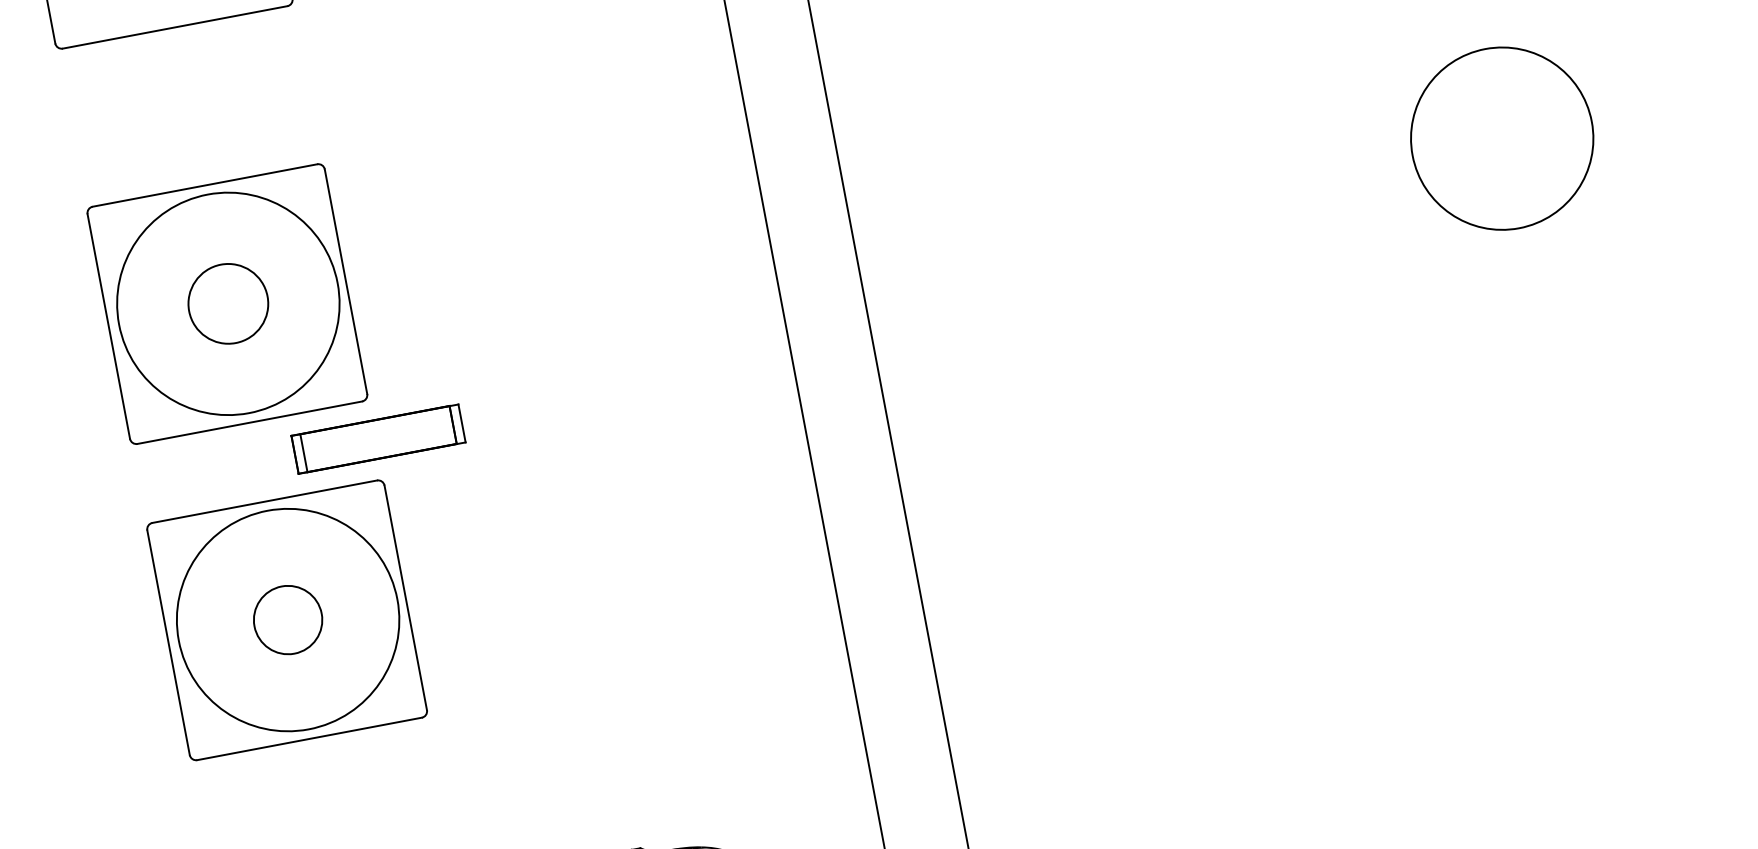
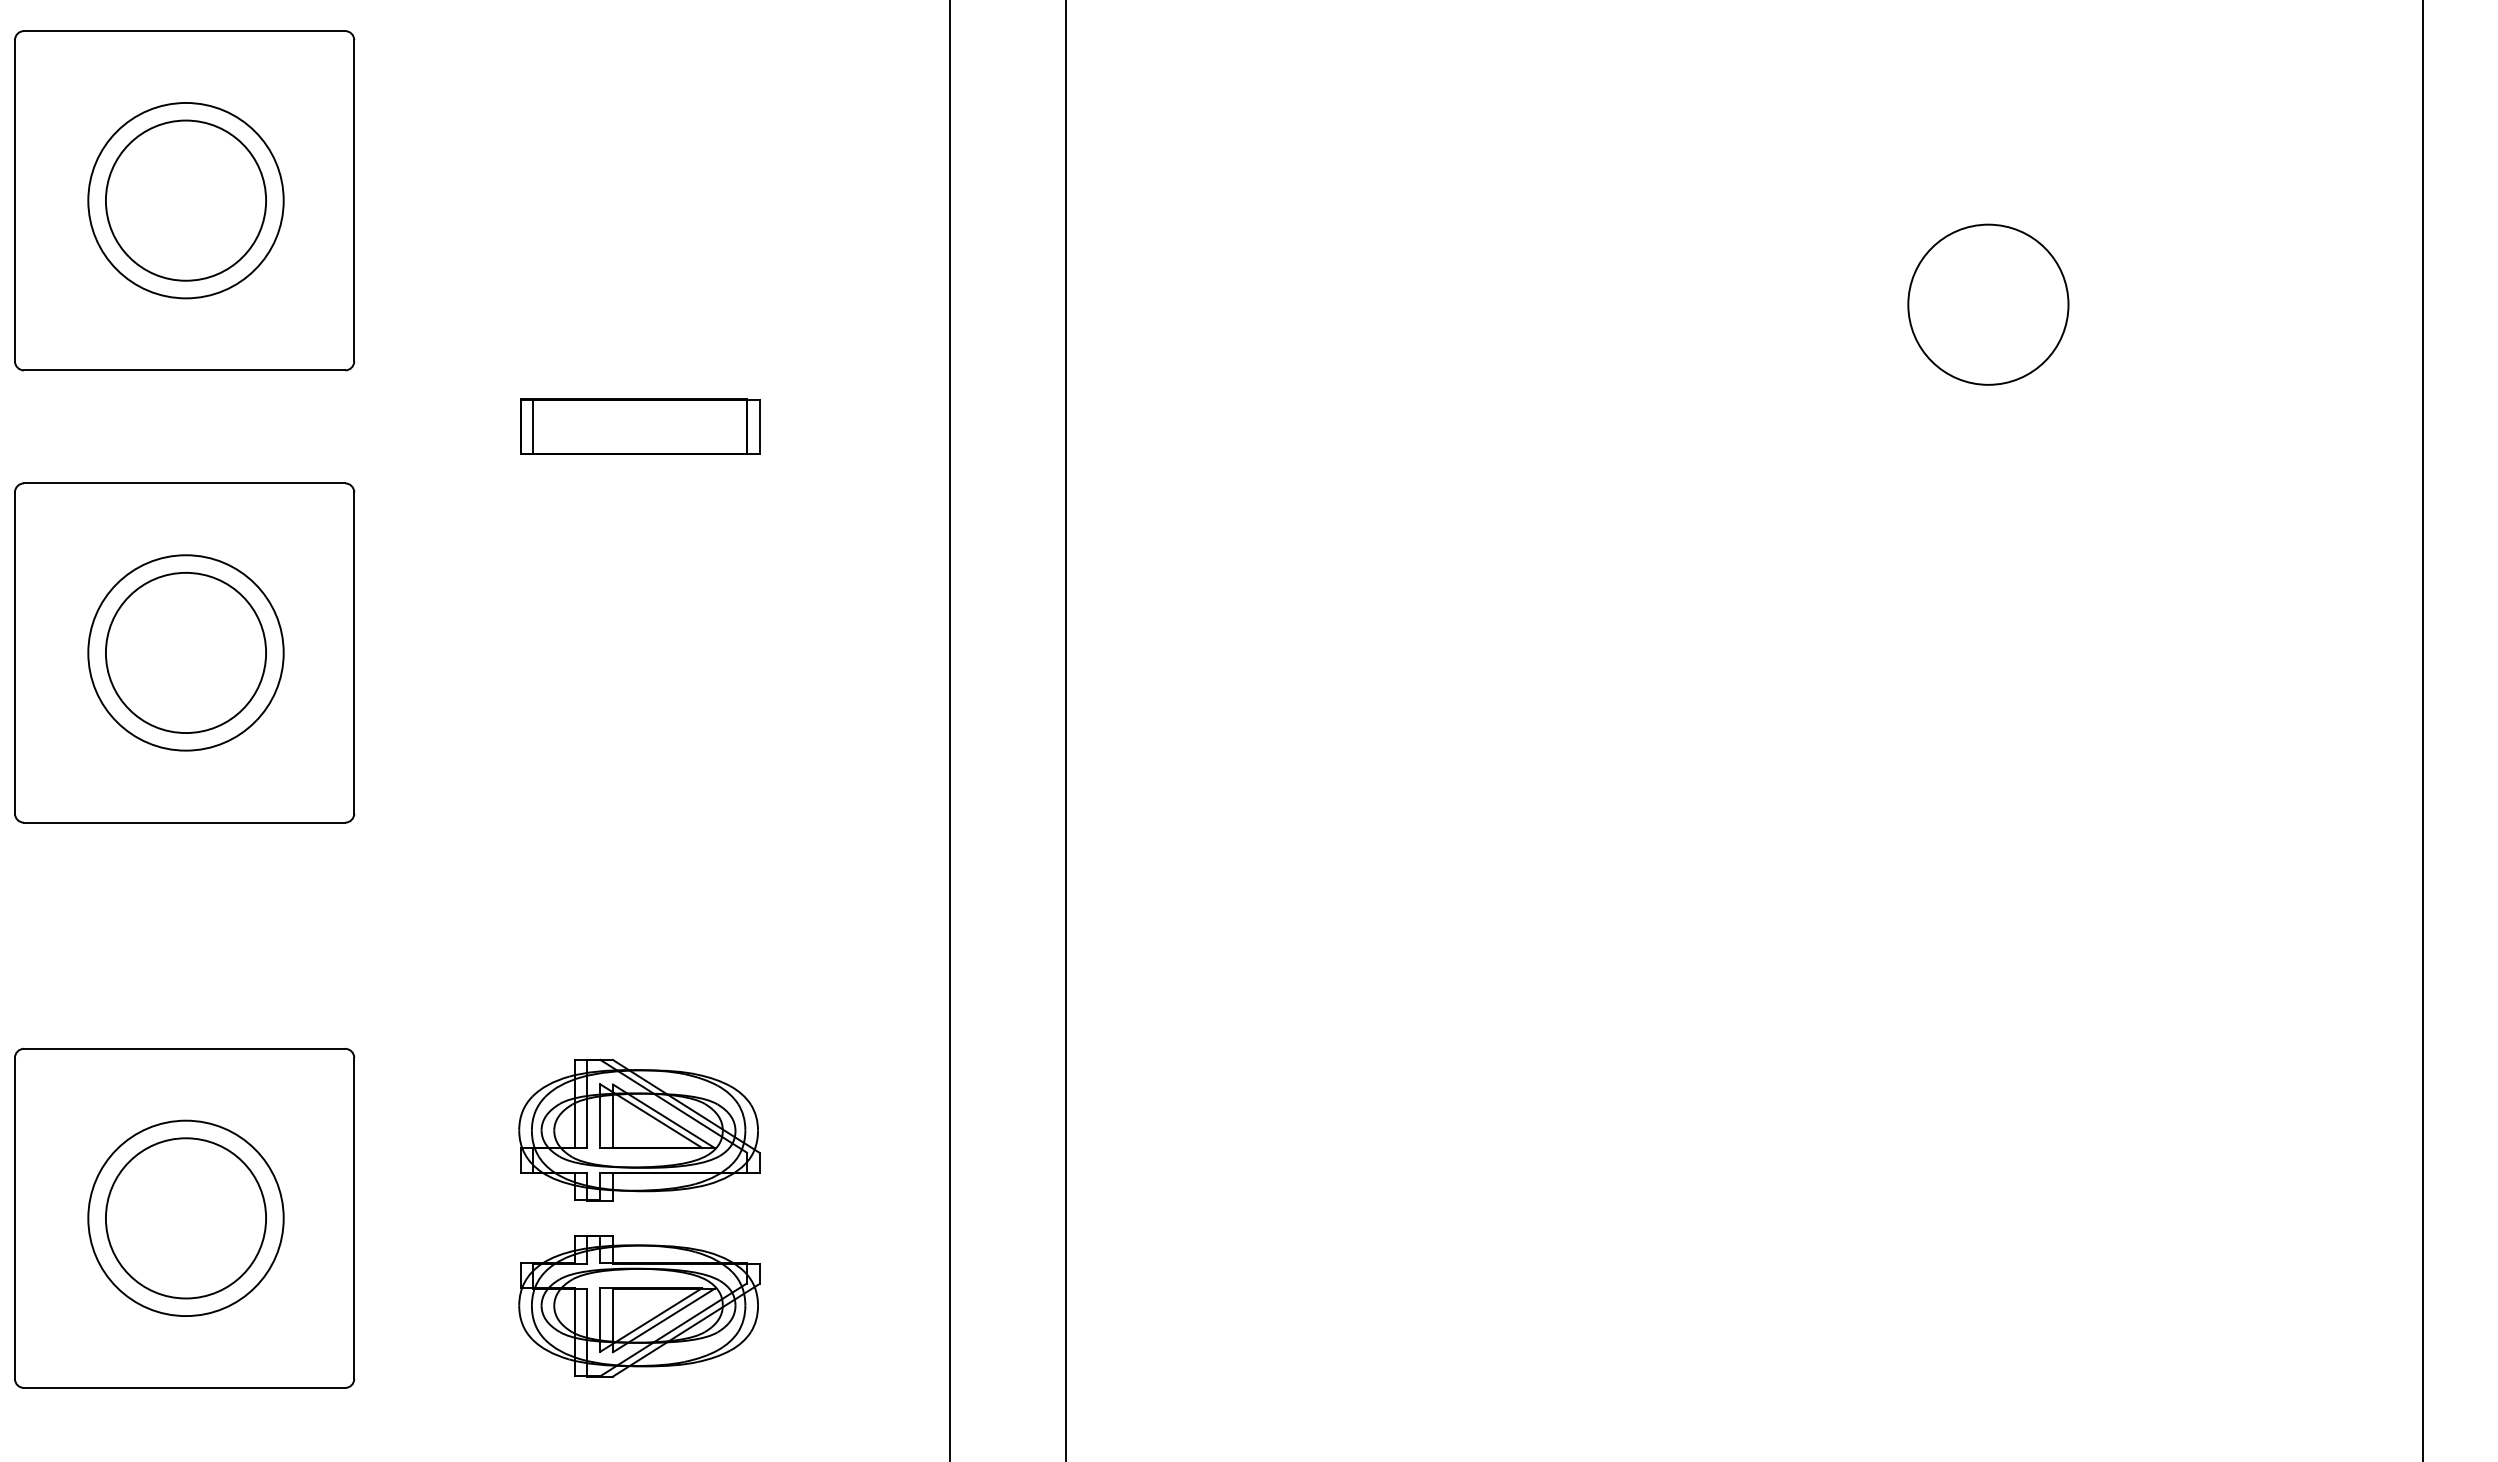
circle: (1502, 138) -> (1988, 304), size x0.62
circle: (227, 303) -> (185, 200), size x0.62
circle: (227, 303) -> (185, 200), size x1.43
part: (378, 438) -> (640, 426), moved
circle: (287, 619) -> (185, 652), size x0.62
circle: (287, 619) -> (185, 652), size x1.67

